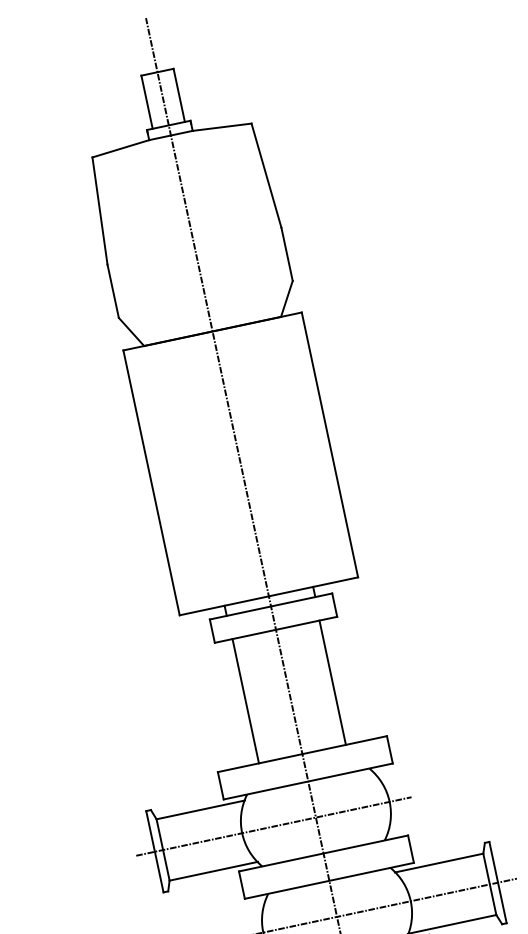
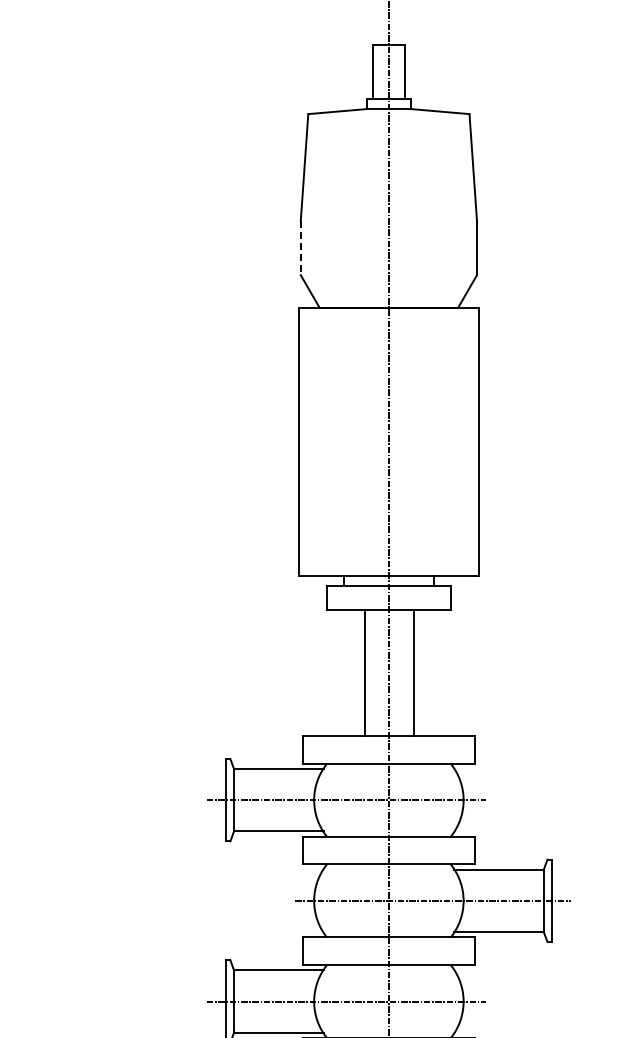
line: (112, 291) -> (300, 248), solid -> dashed
line: (332, 682) -> (413, 672), moved
line: (245, 700) -> (364, 672), moved

